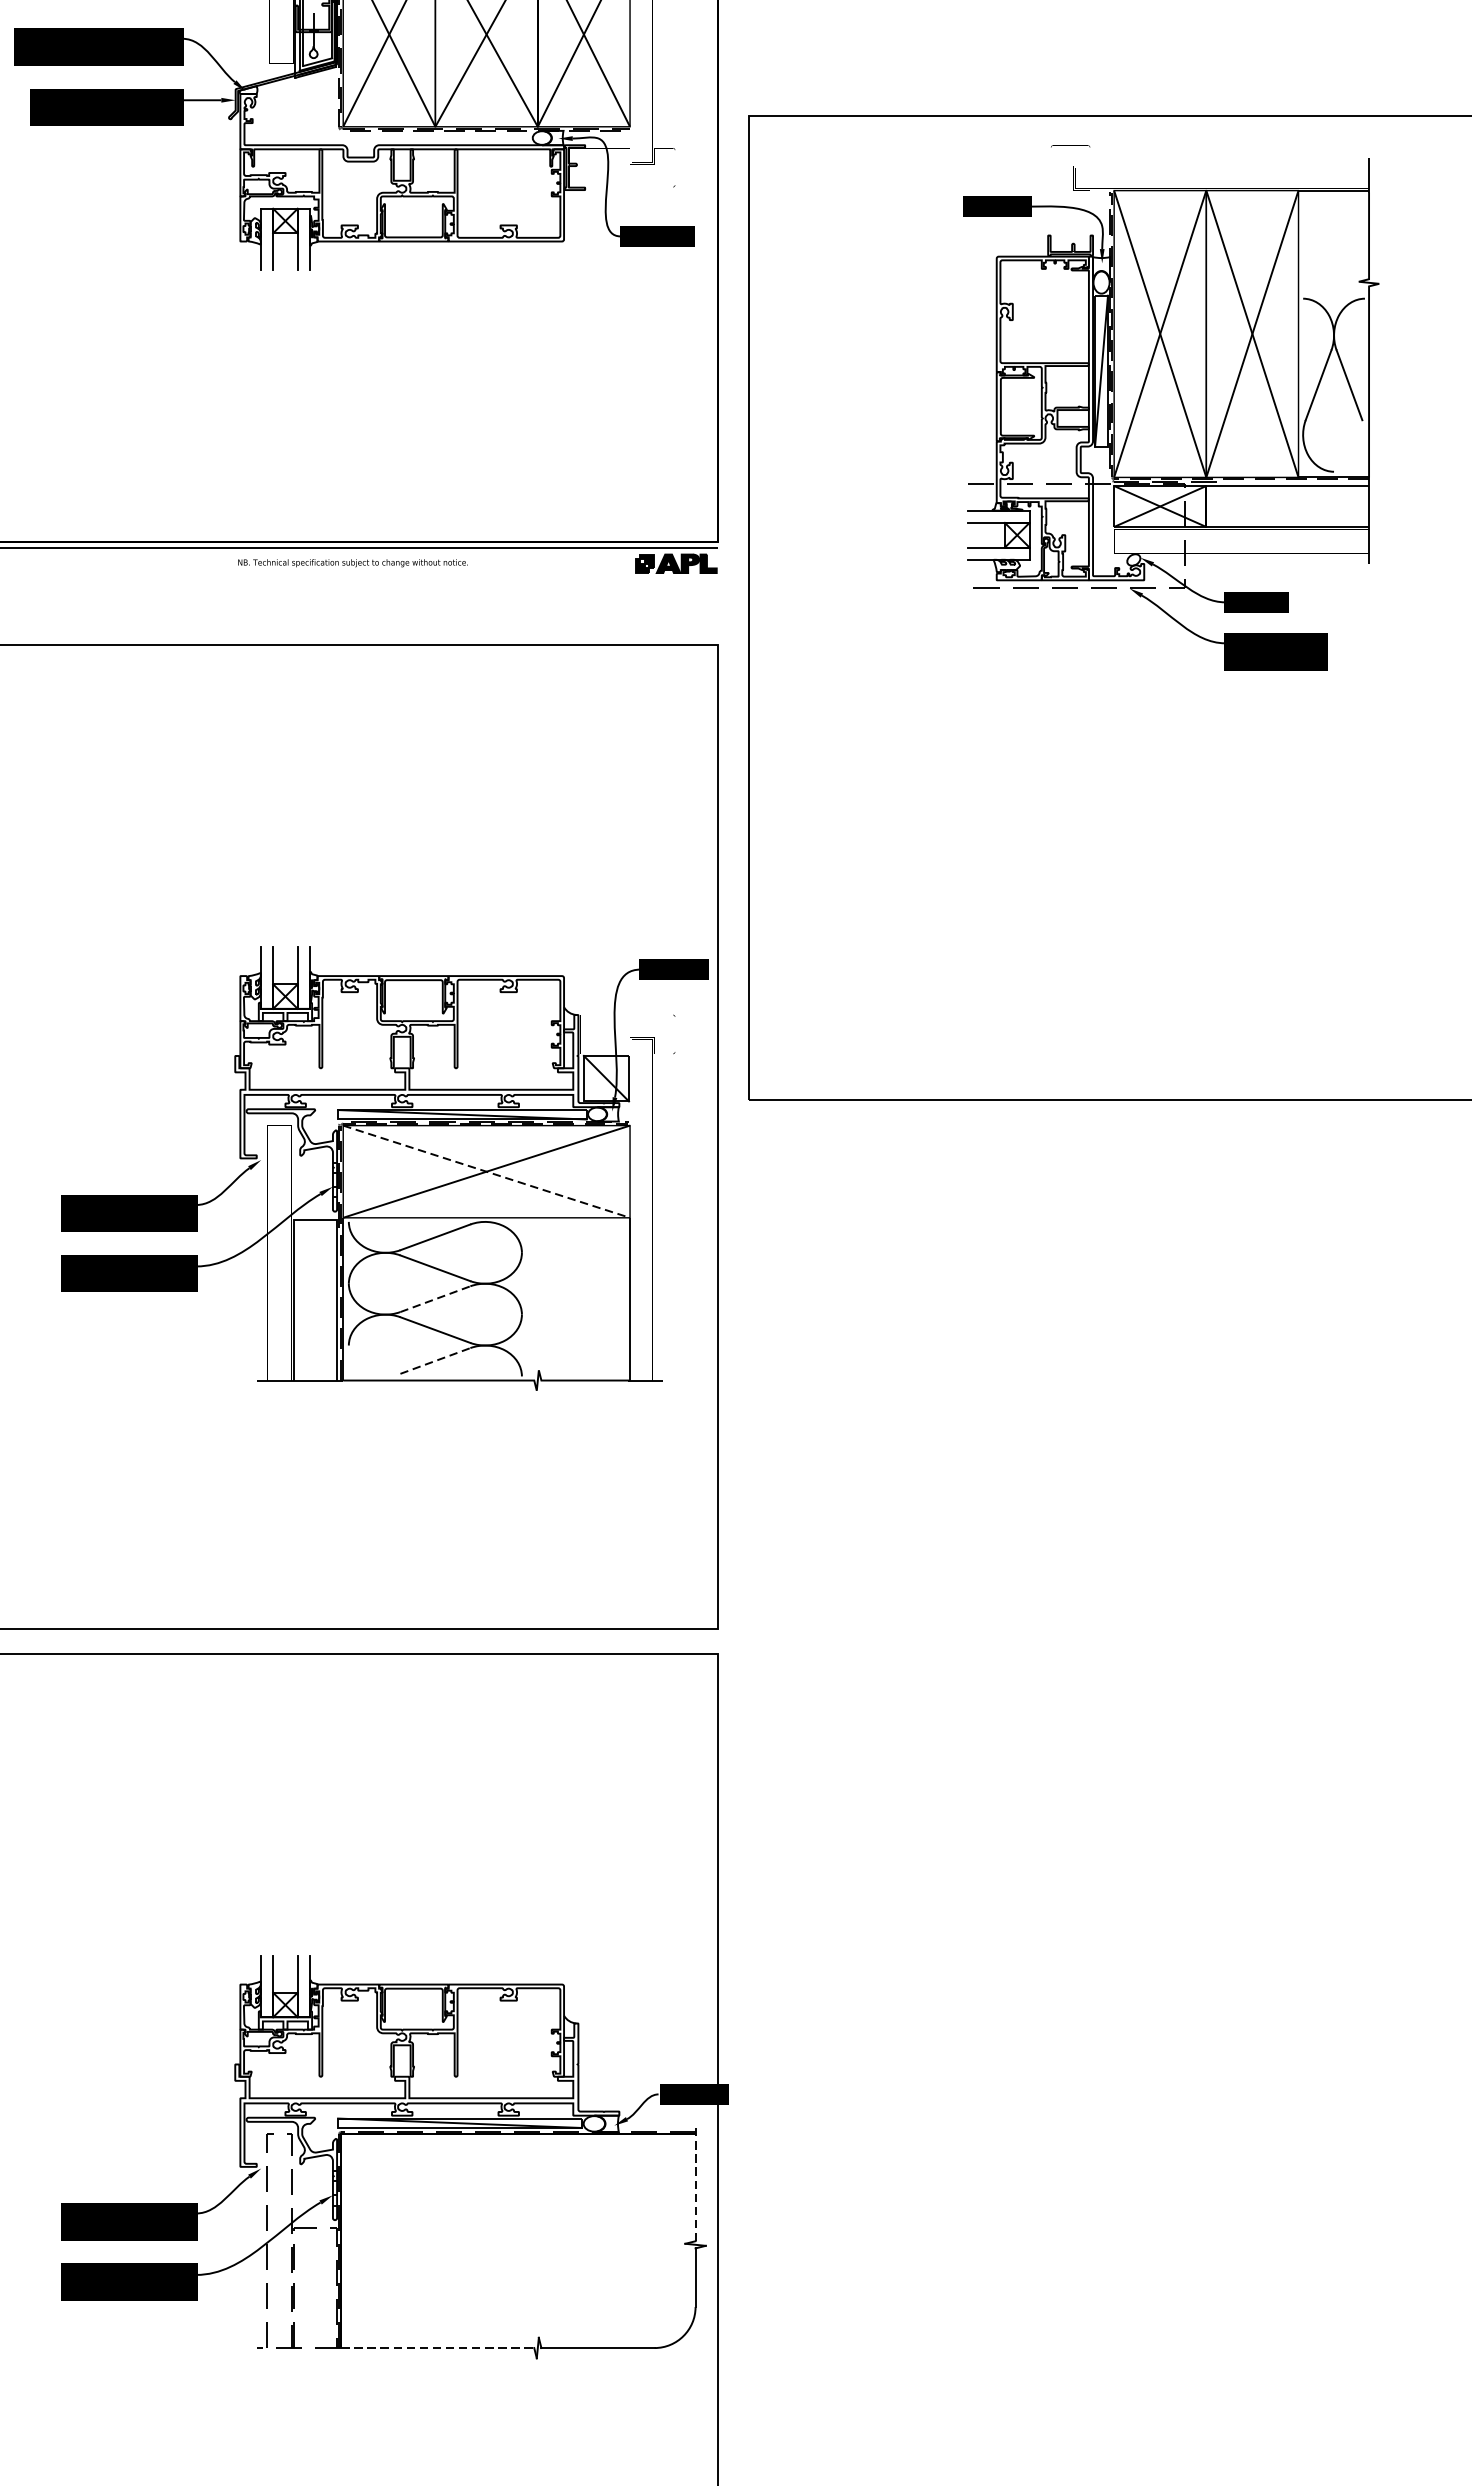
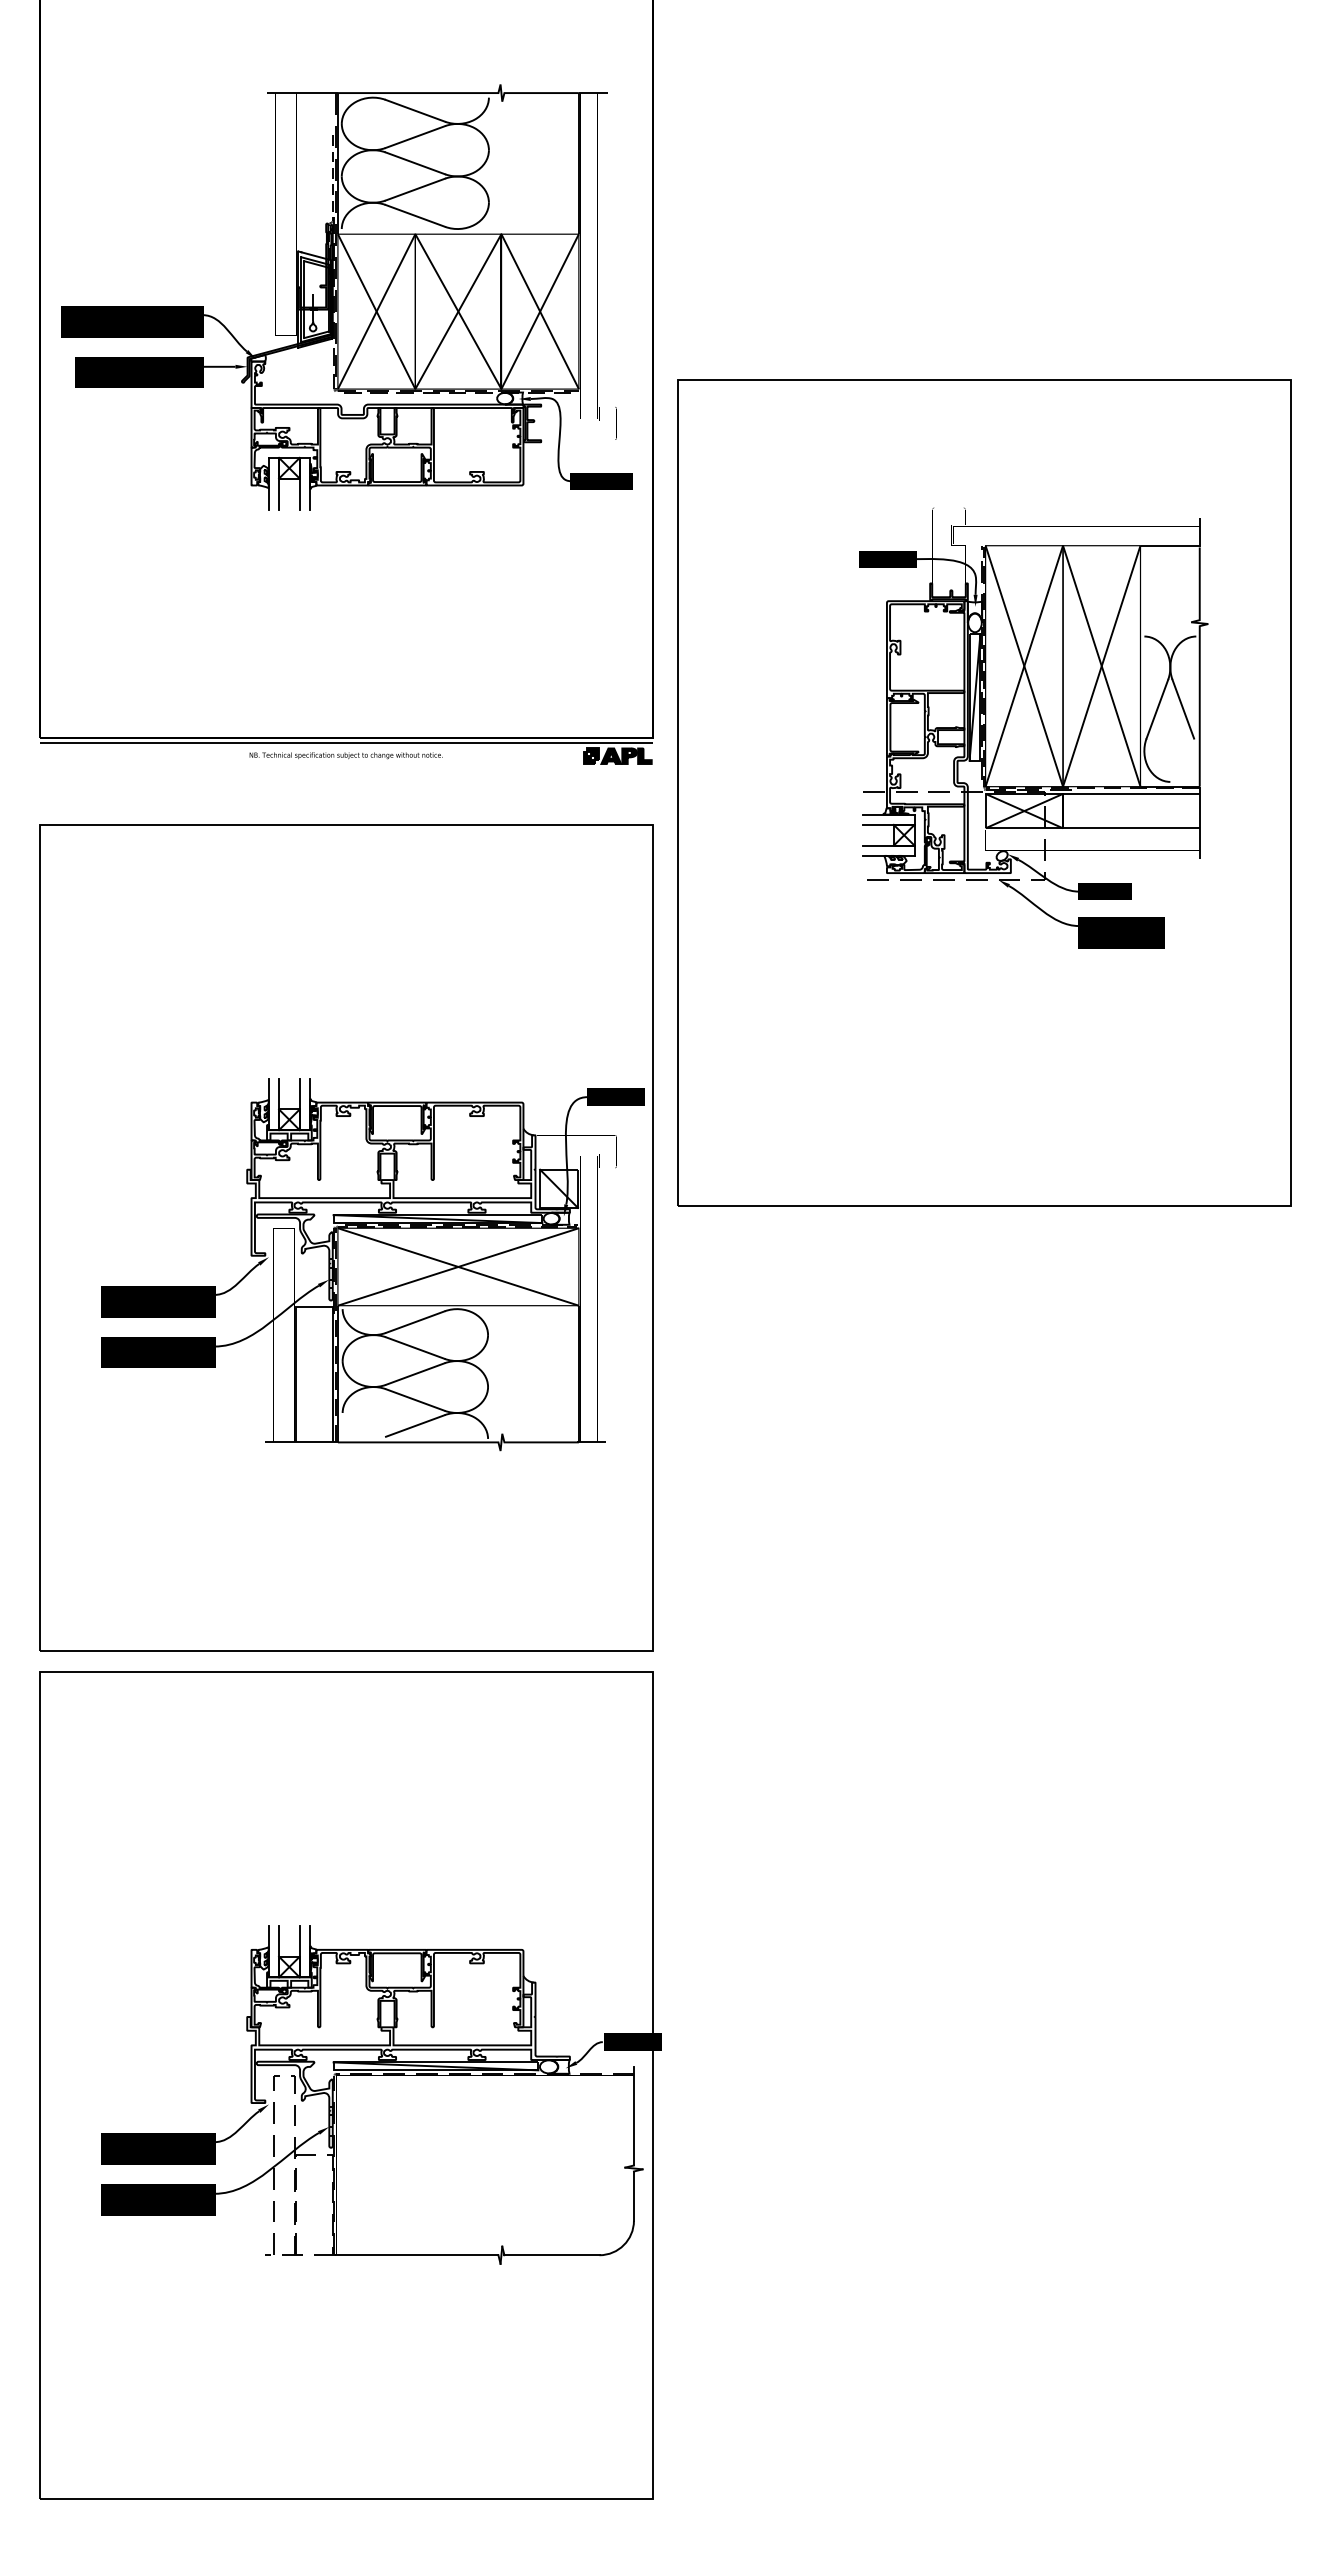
part: (1171, 406) -> (1033, 727), moved
line: (486, 1171) -> (458, 1266), dashed -> solid
line: (435, 1298) -> (415, 1373), dashed -> solid
line: (435, 1360) -> (415, 1425), dashed -> solid
line: (695, 2181) -> (633, 2115), dashed -> solid
line: (437, 2348) -> (417, 2255), dashed -> solid

